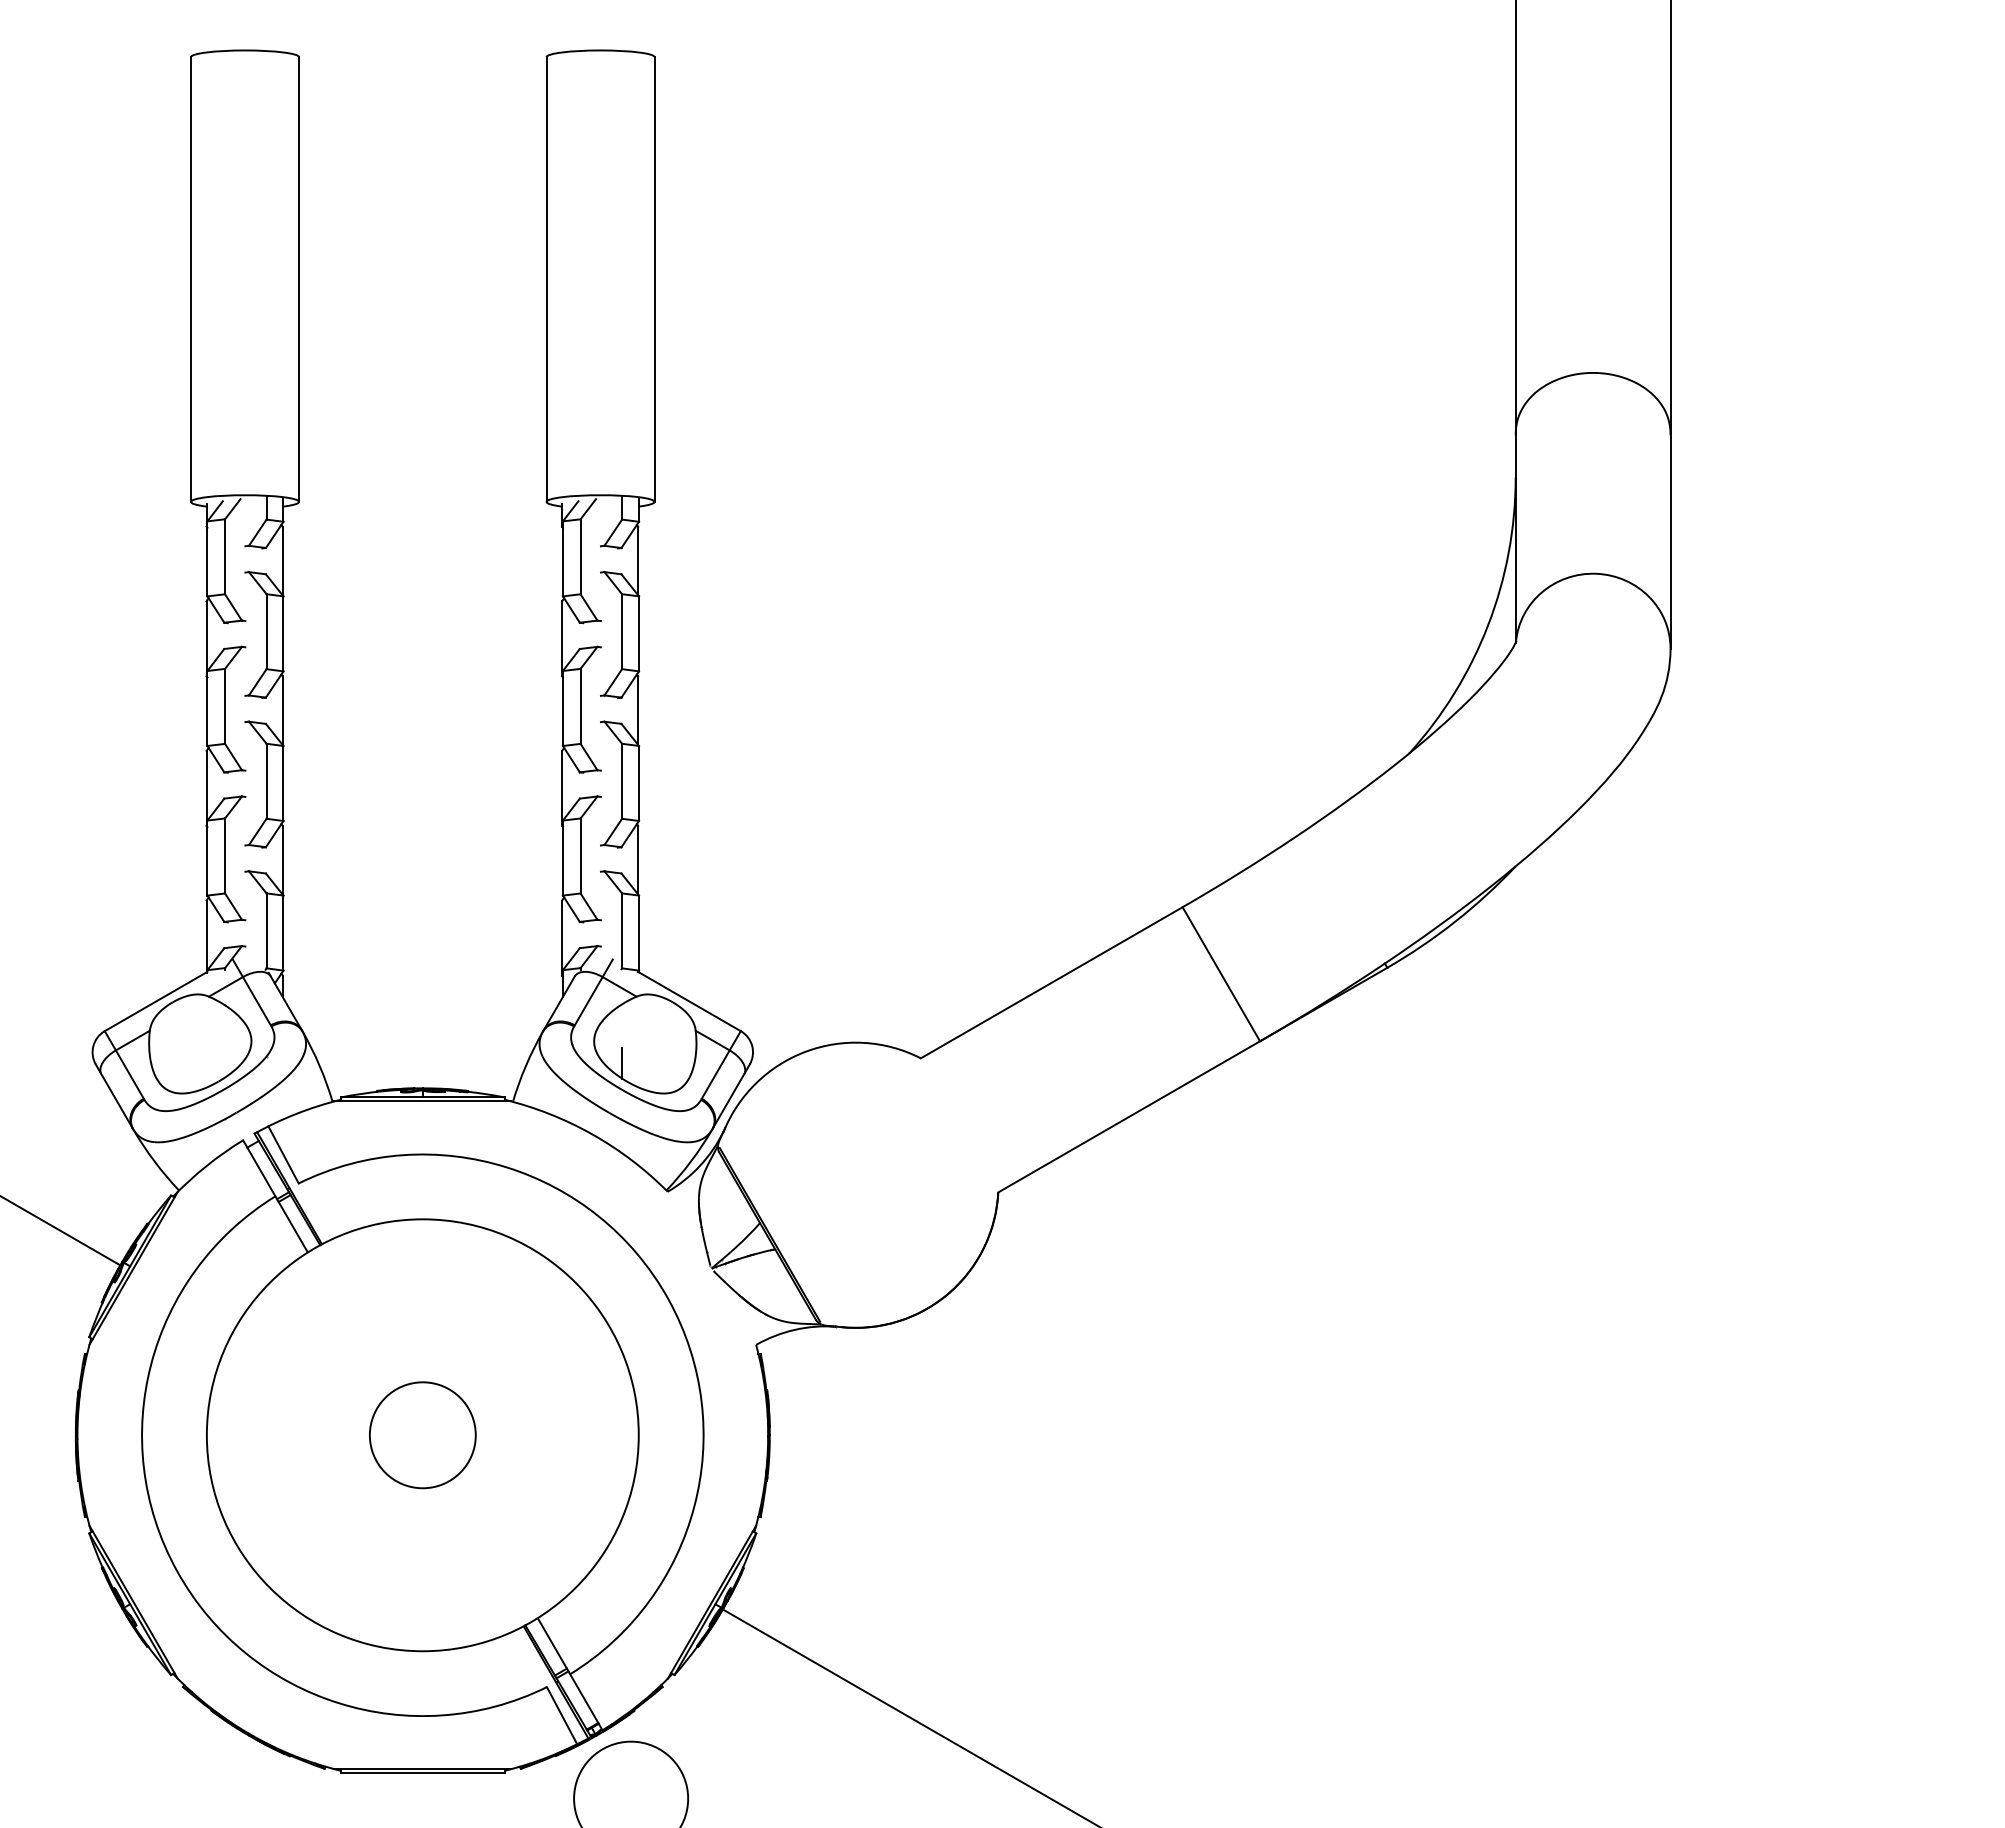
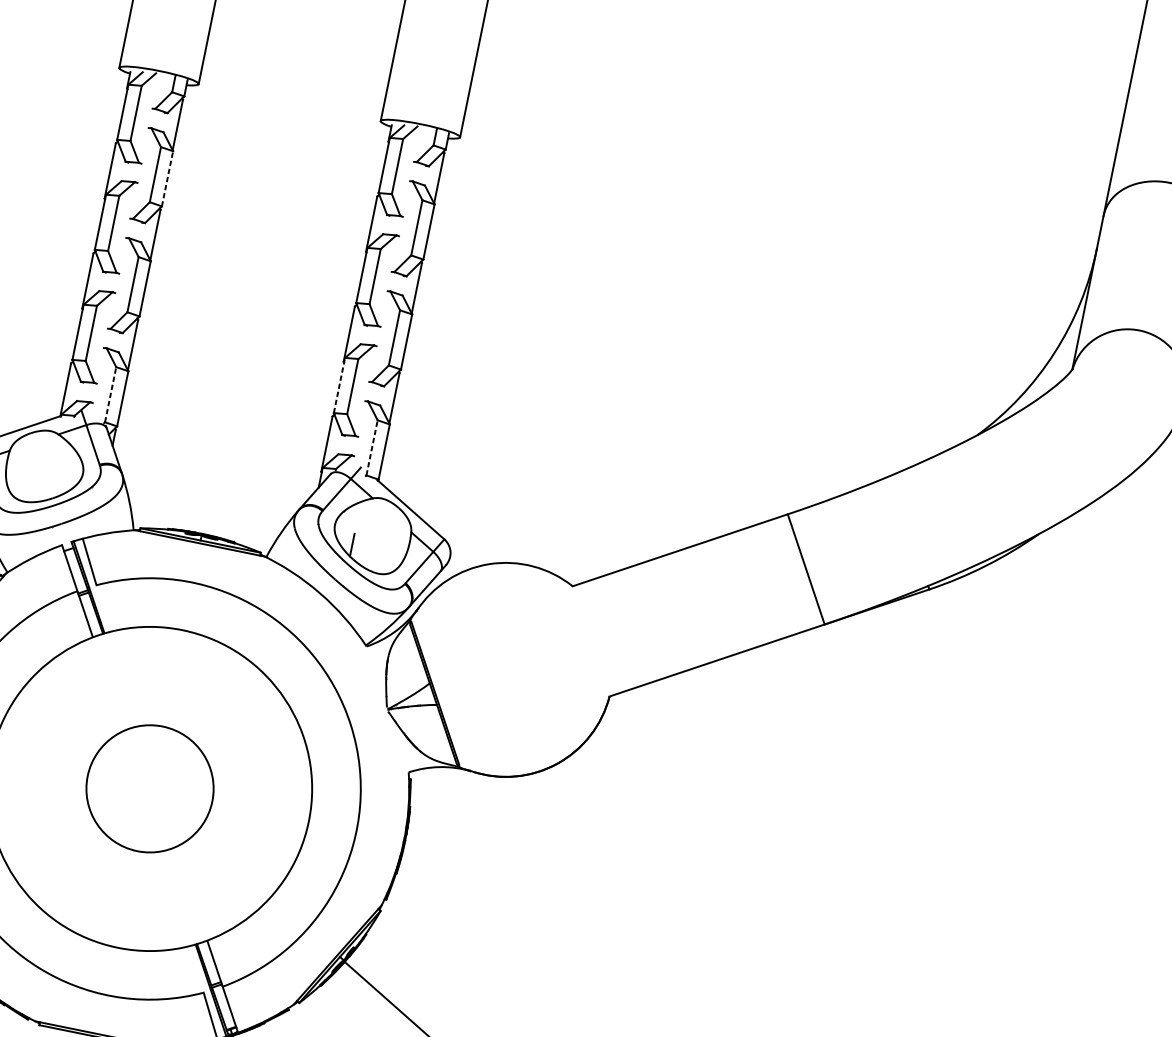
line: (283, 633) -> (167, 178), solid -> dashed
line: (562, 858) -> (339, 385), solid -> dashed
line: (266, 930) -> (110, 394), solid -> dashed
line: (622, 930) -> (372, 447), solid -> dashed
circle: (422, 1435) -> (149, 789), size x1.6

